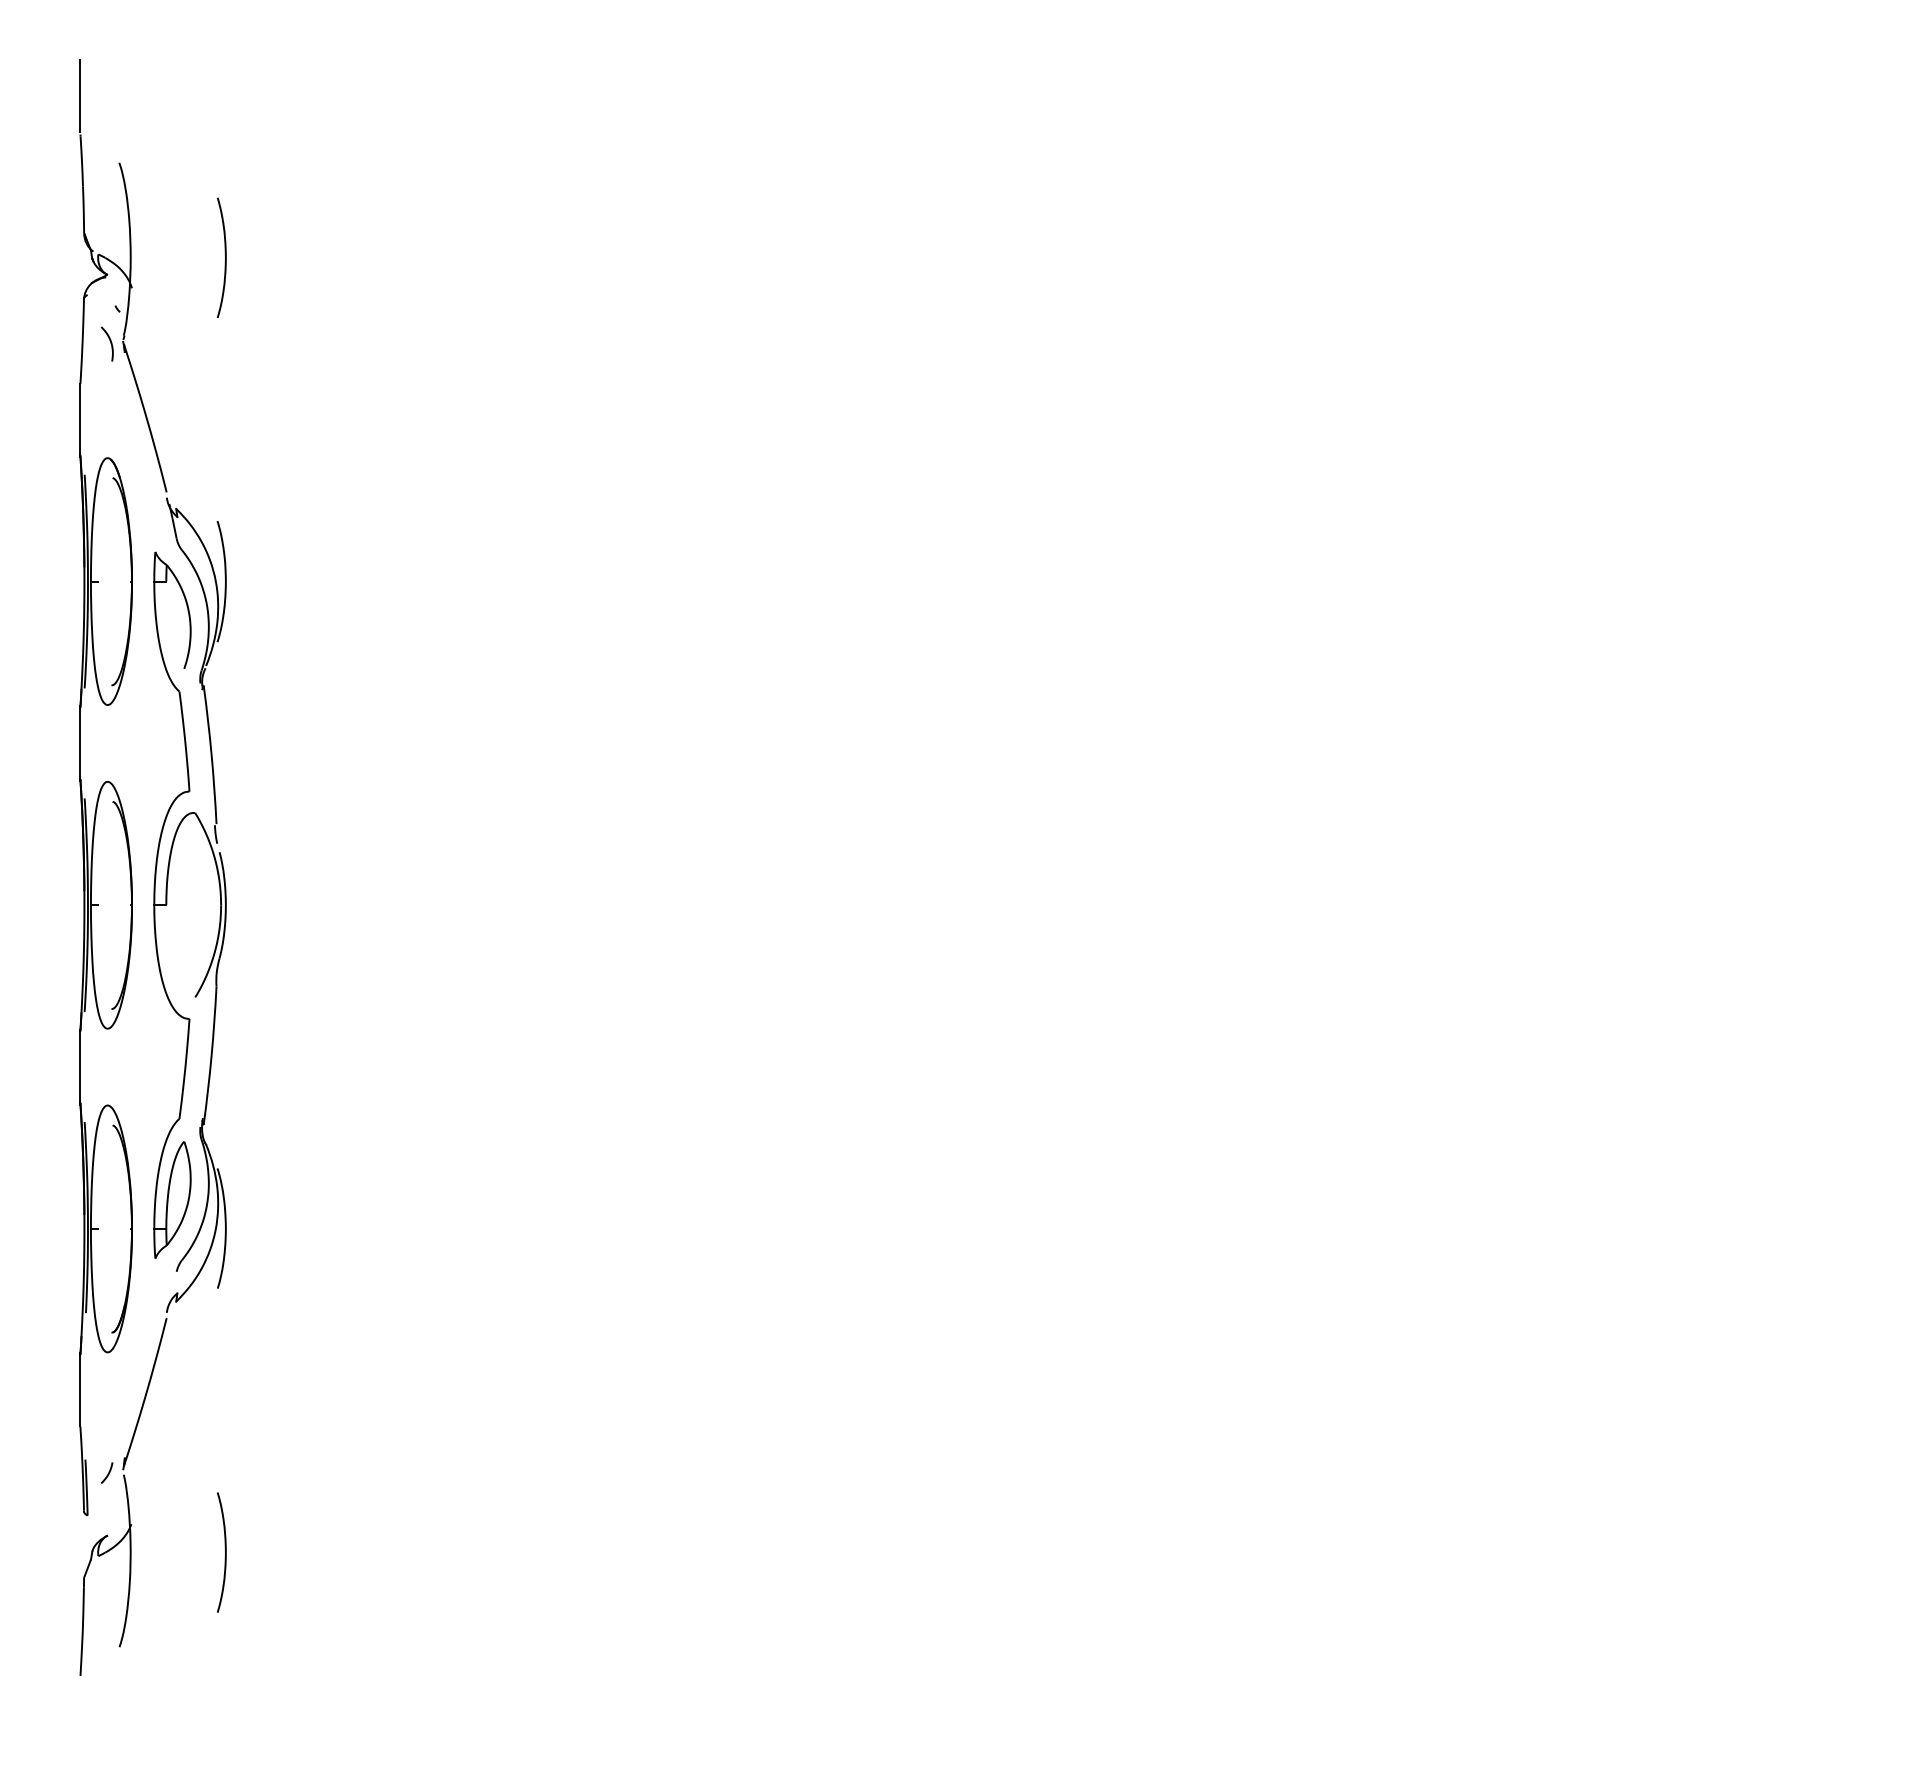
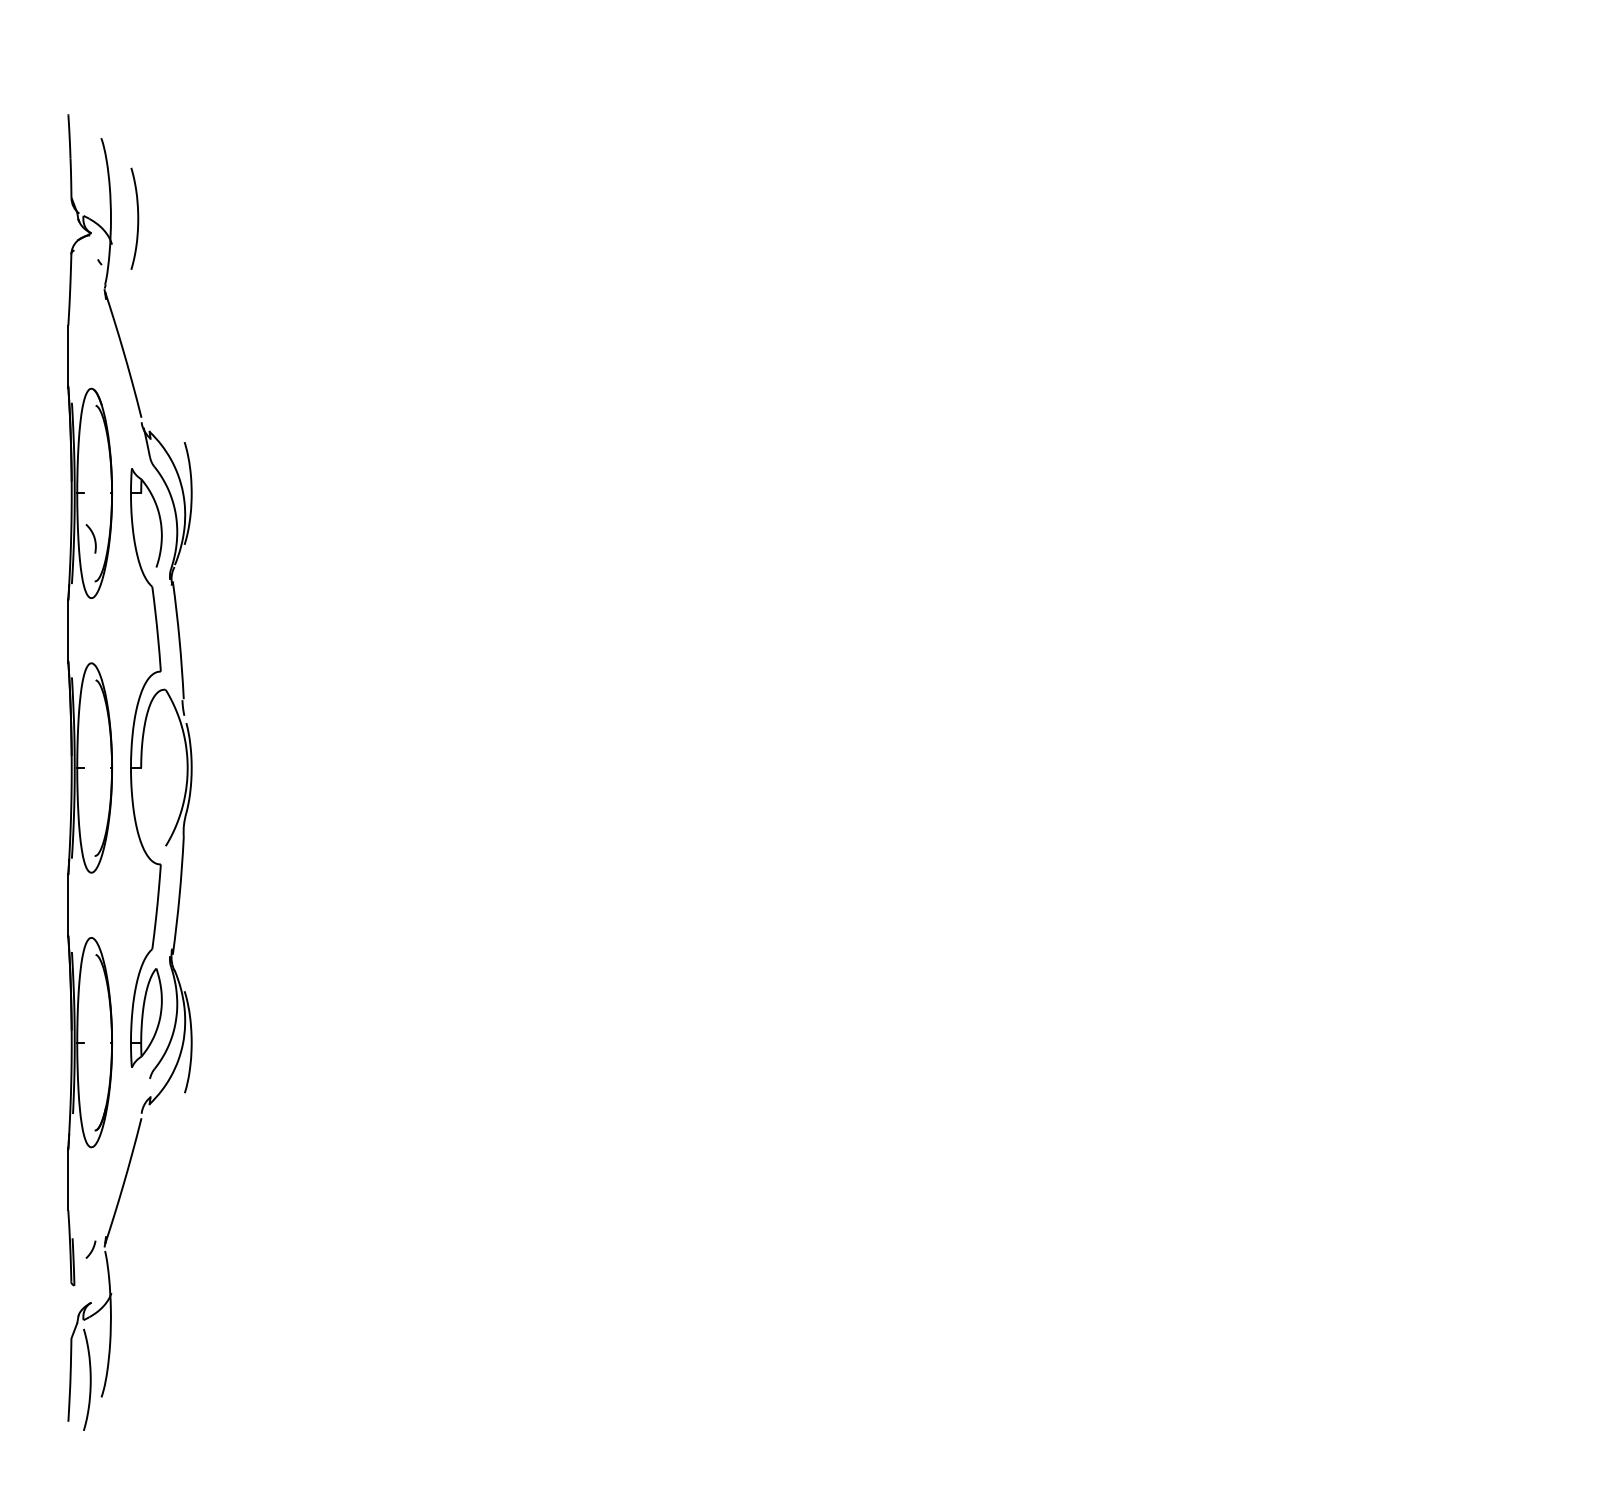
line: (80, 95) -> (68, 81), removed
curve: (225, 257) -> (137, 218), moved
curve: (109, 341) -> (92, 536), moved
curve: (225, 1552) -> (90, 1379), moved

